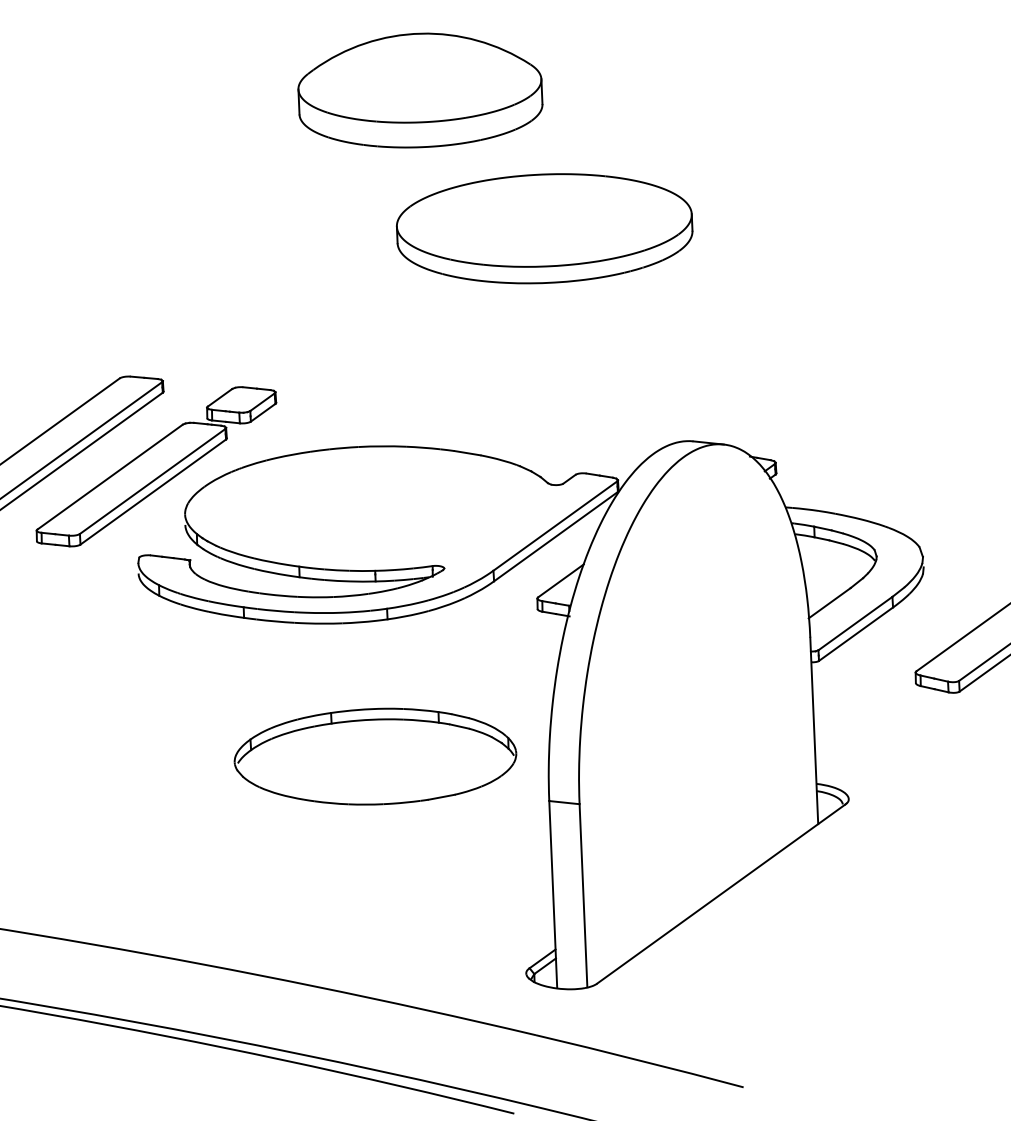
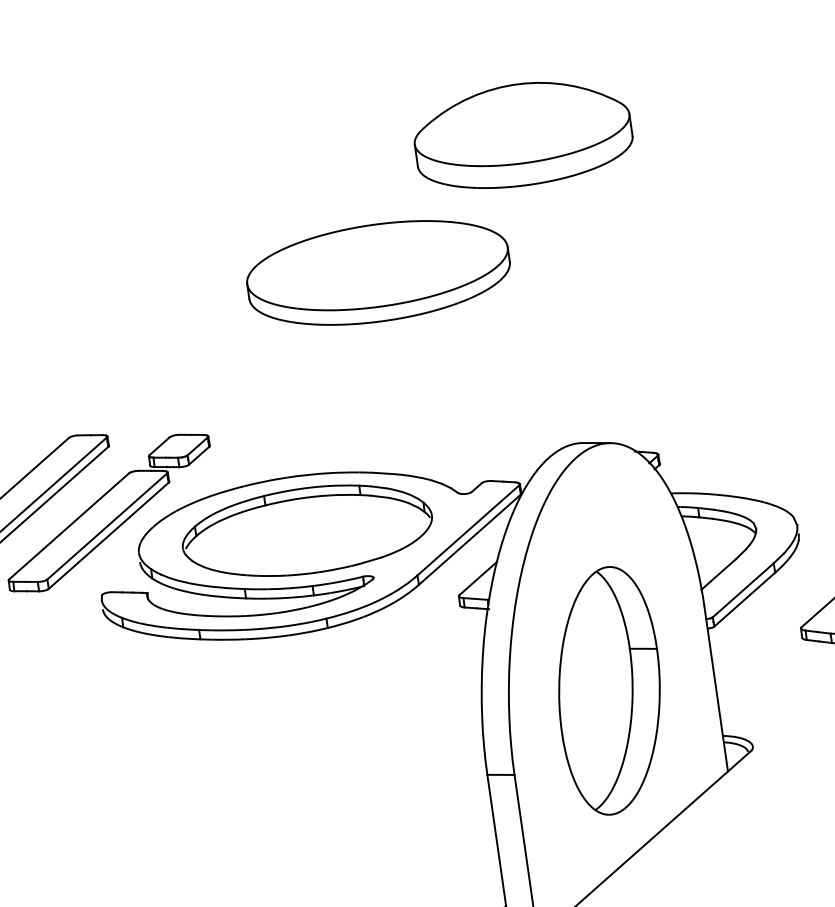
part: (420, 90) -> (523, 134), moved
part: (544, 228) -> (378, 272), moved
part: (694, 720) -> (609, 690), added
part: (375, 756) -> (307, 530), moved

